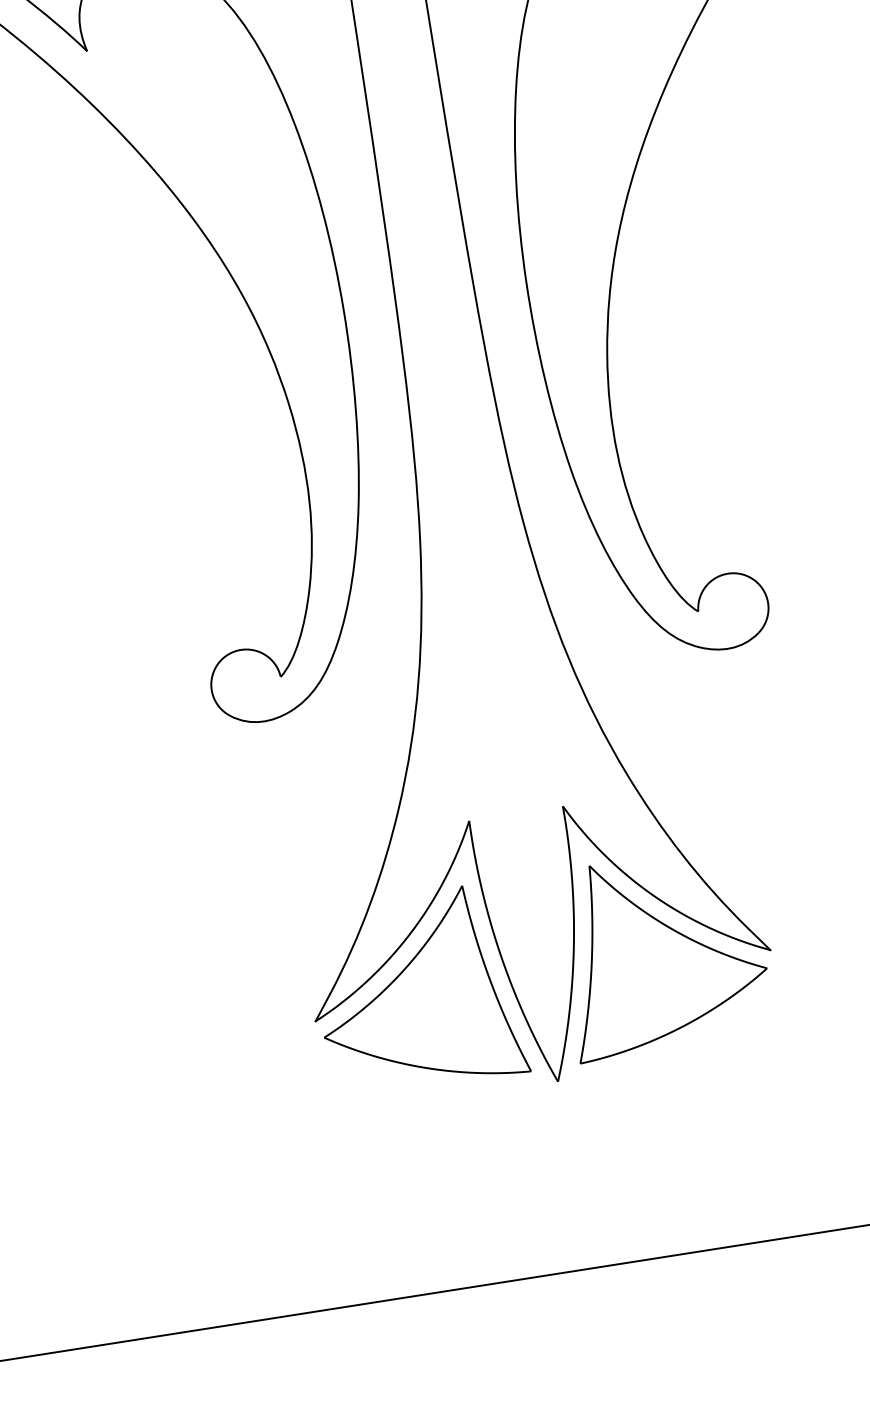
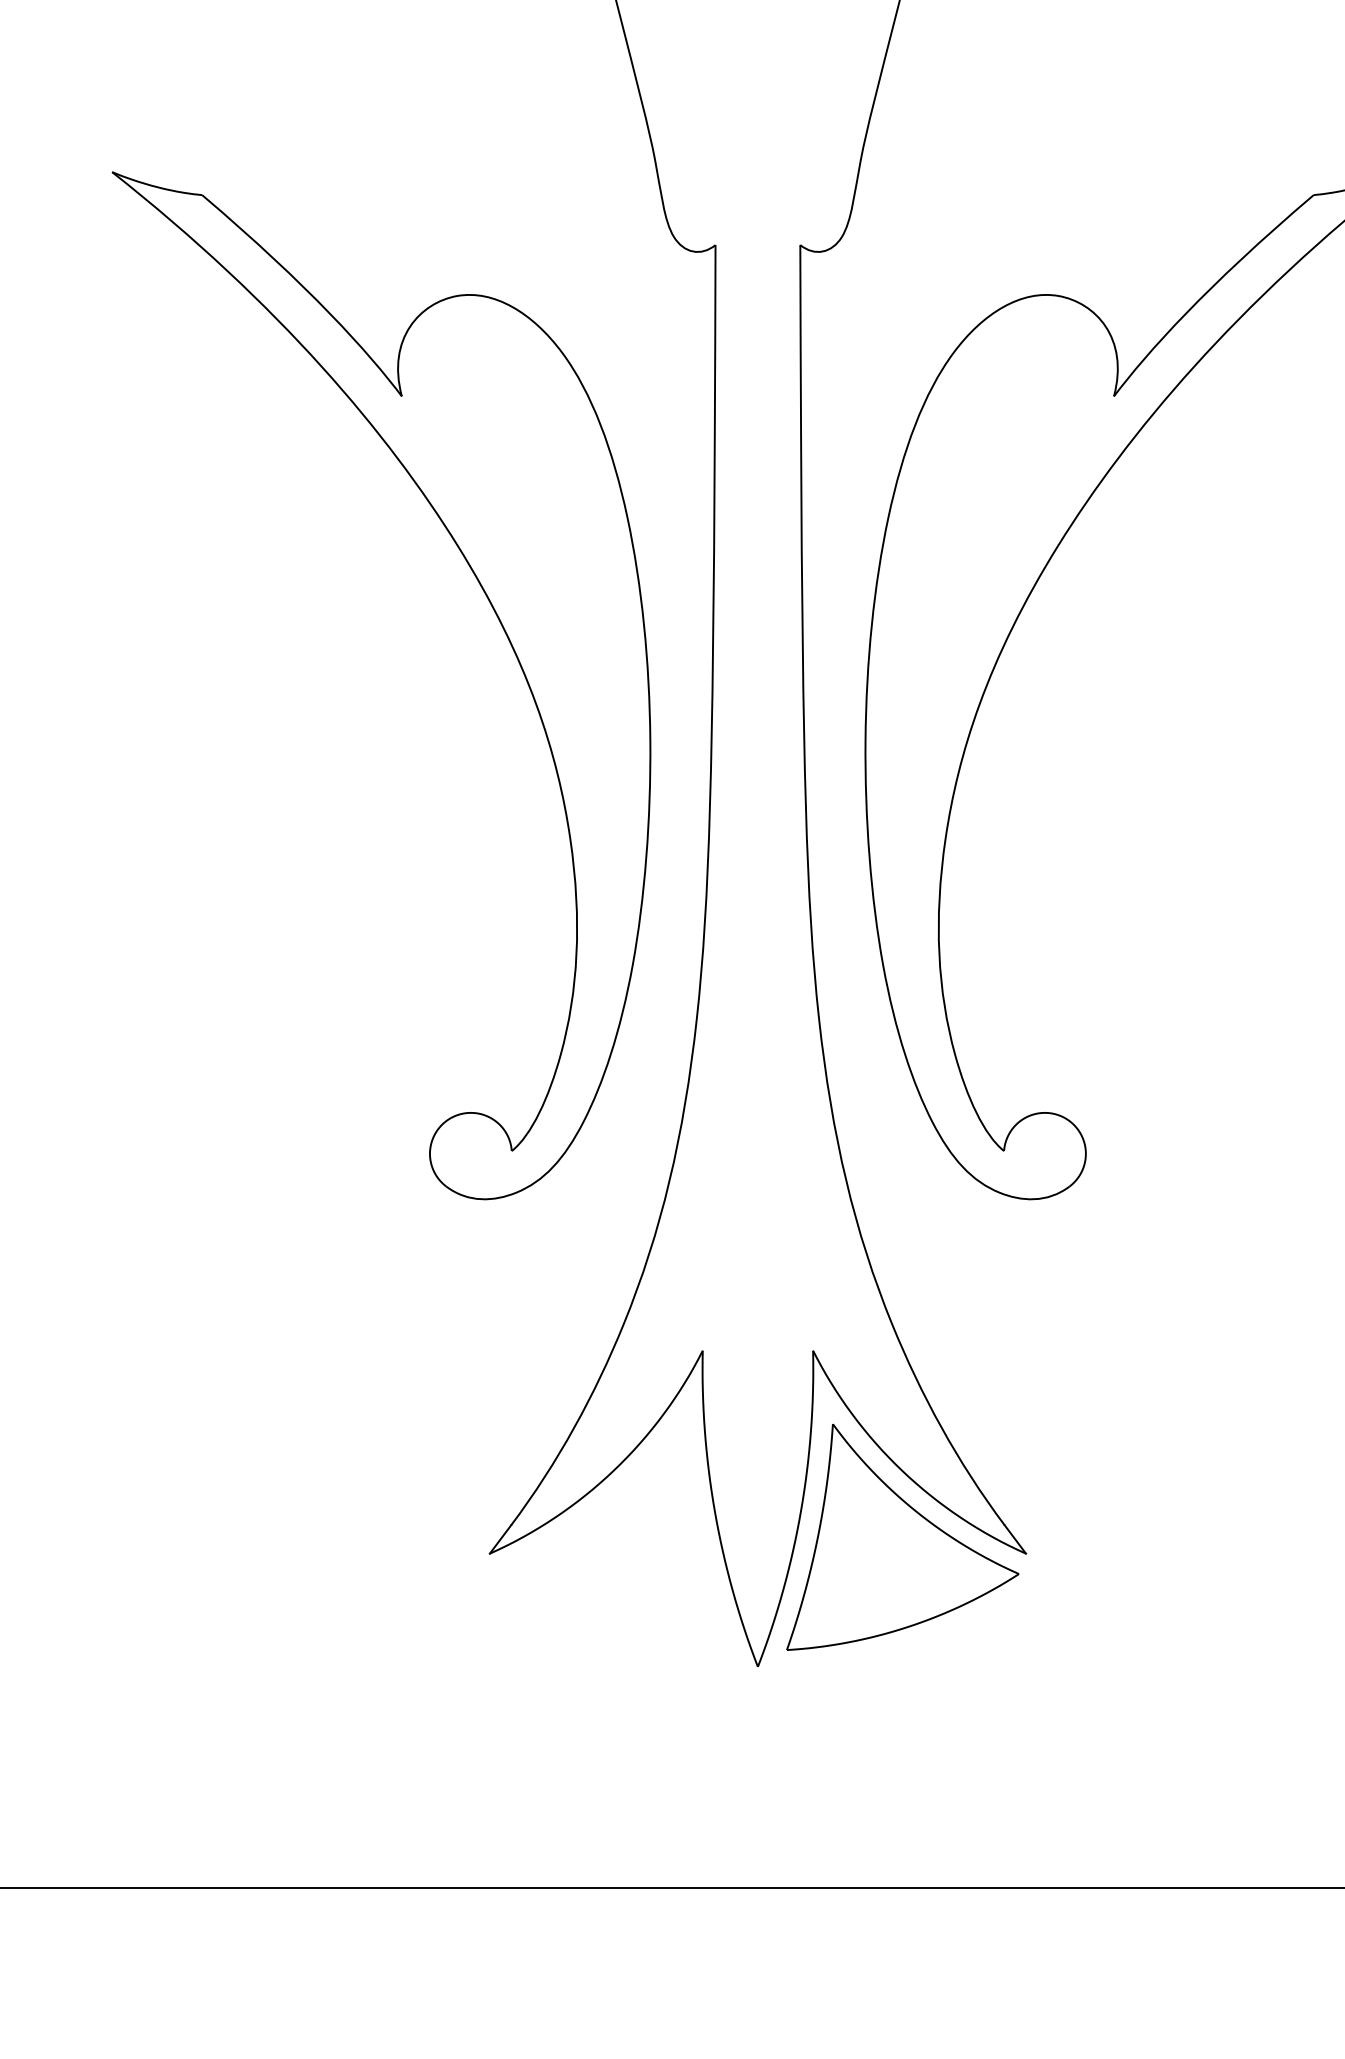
part: (417, 990) -> (612, 1536), removed

